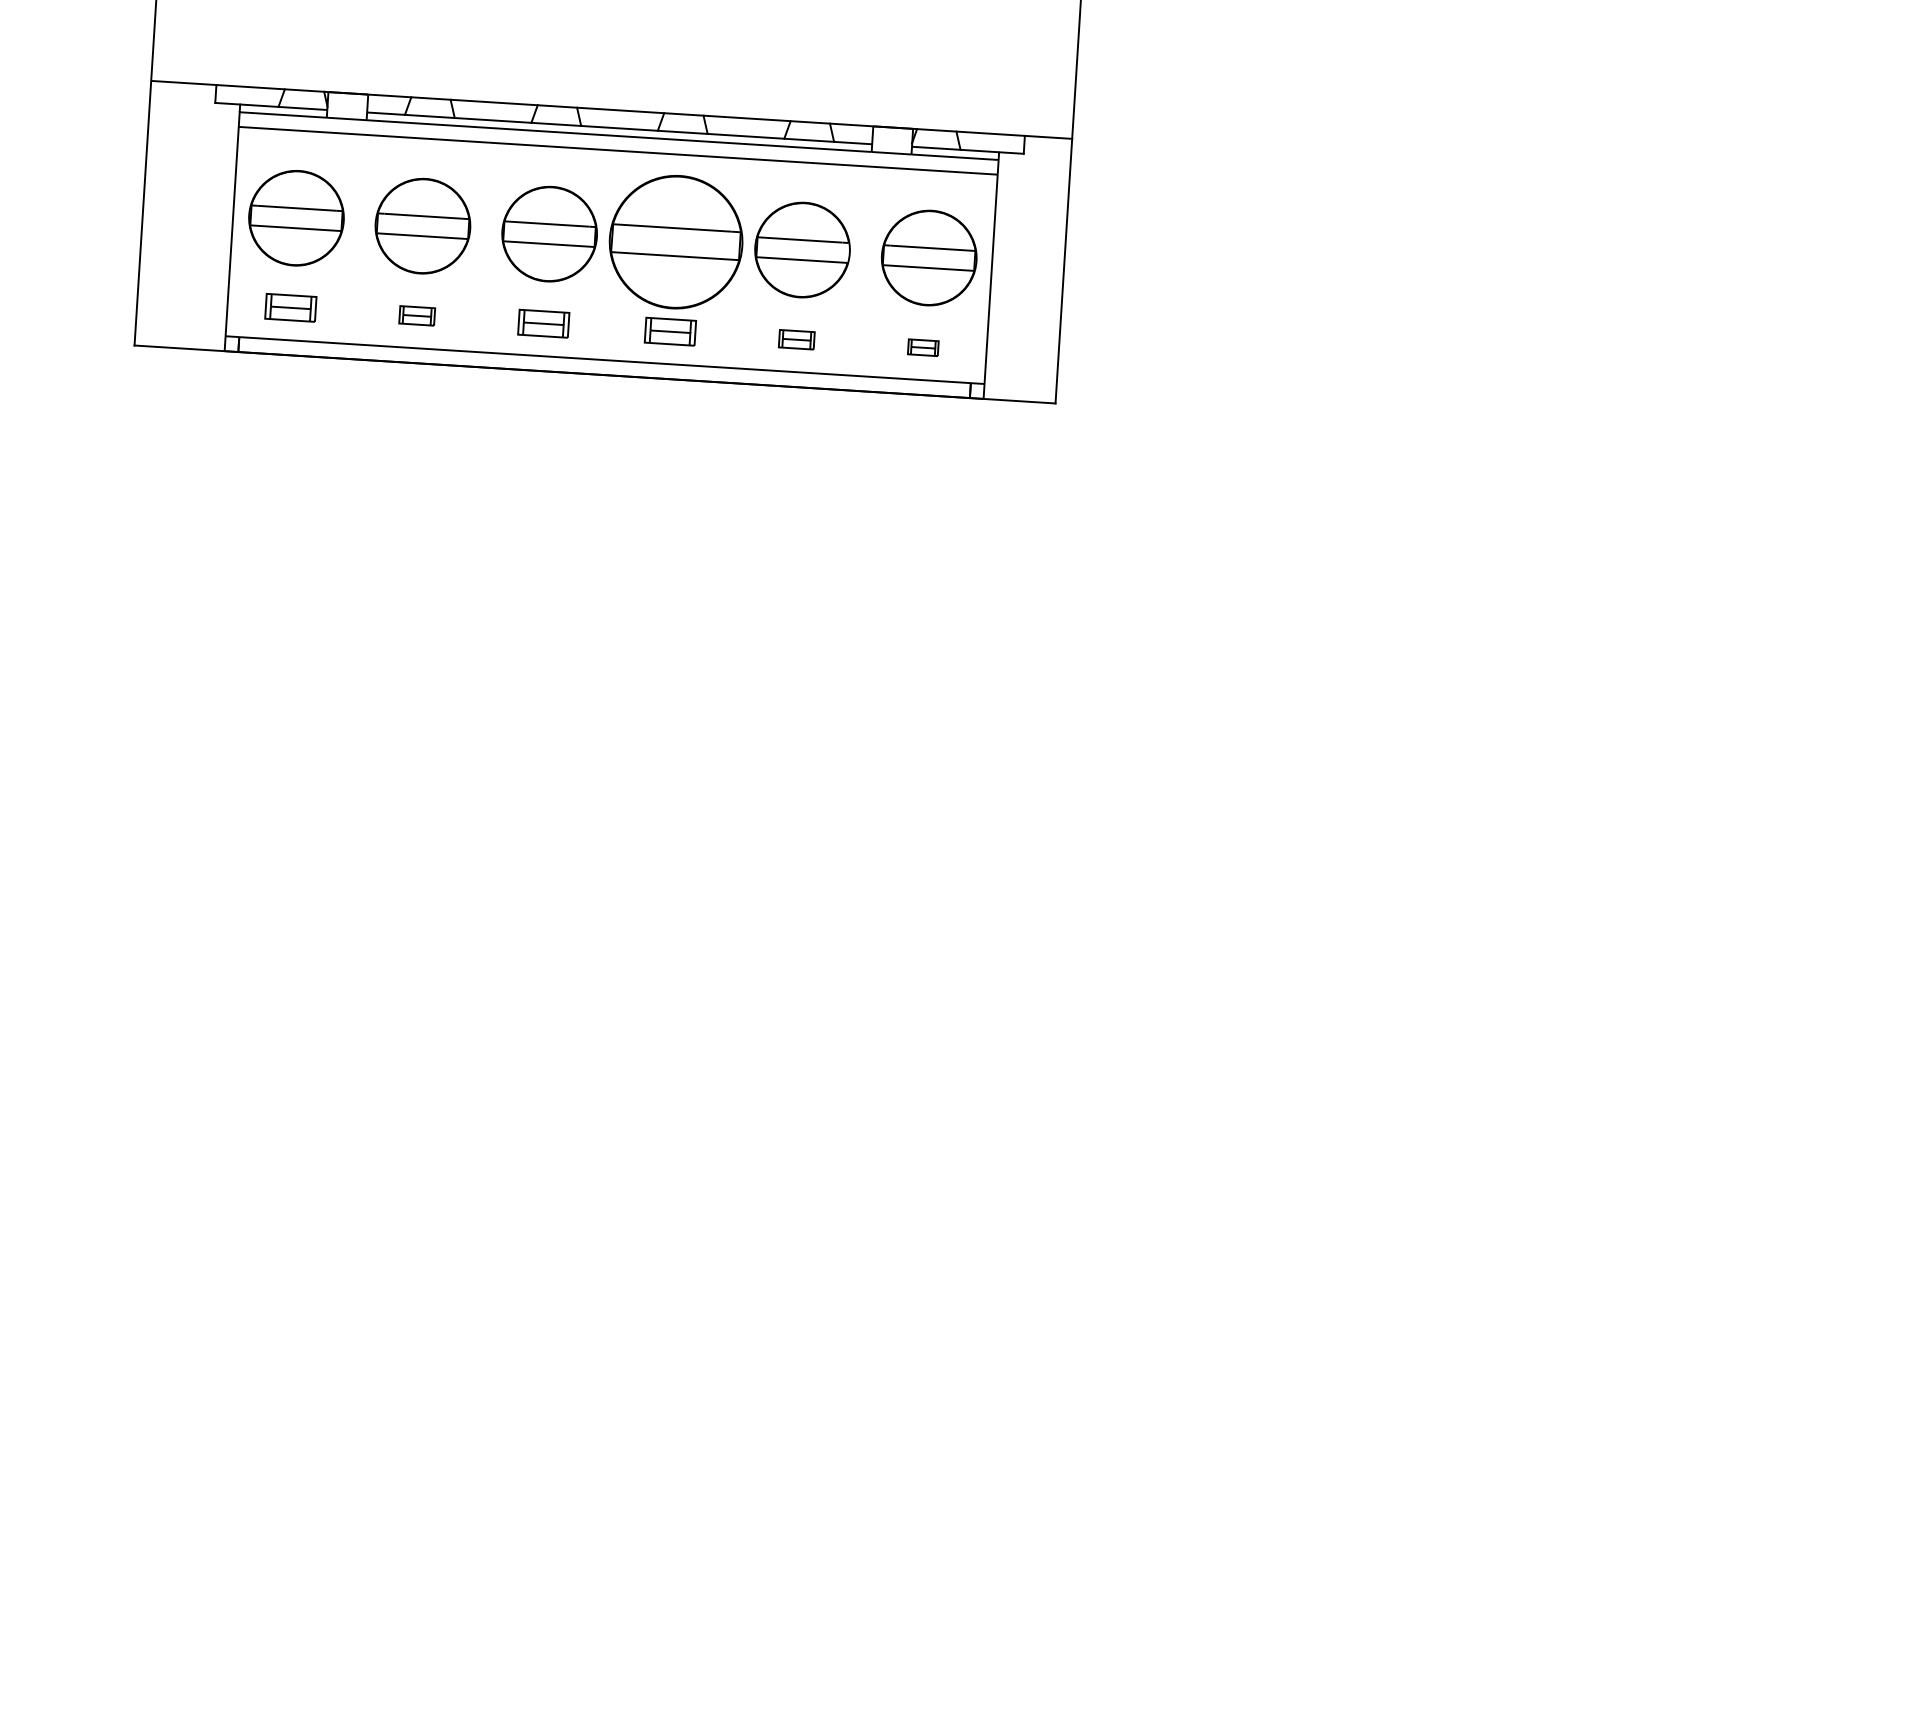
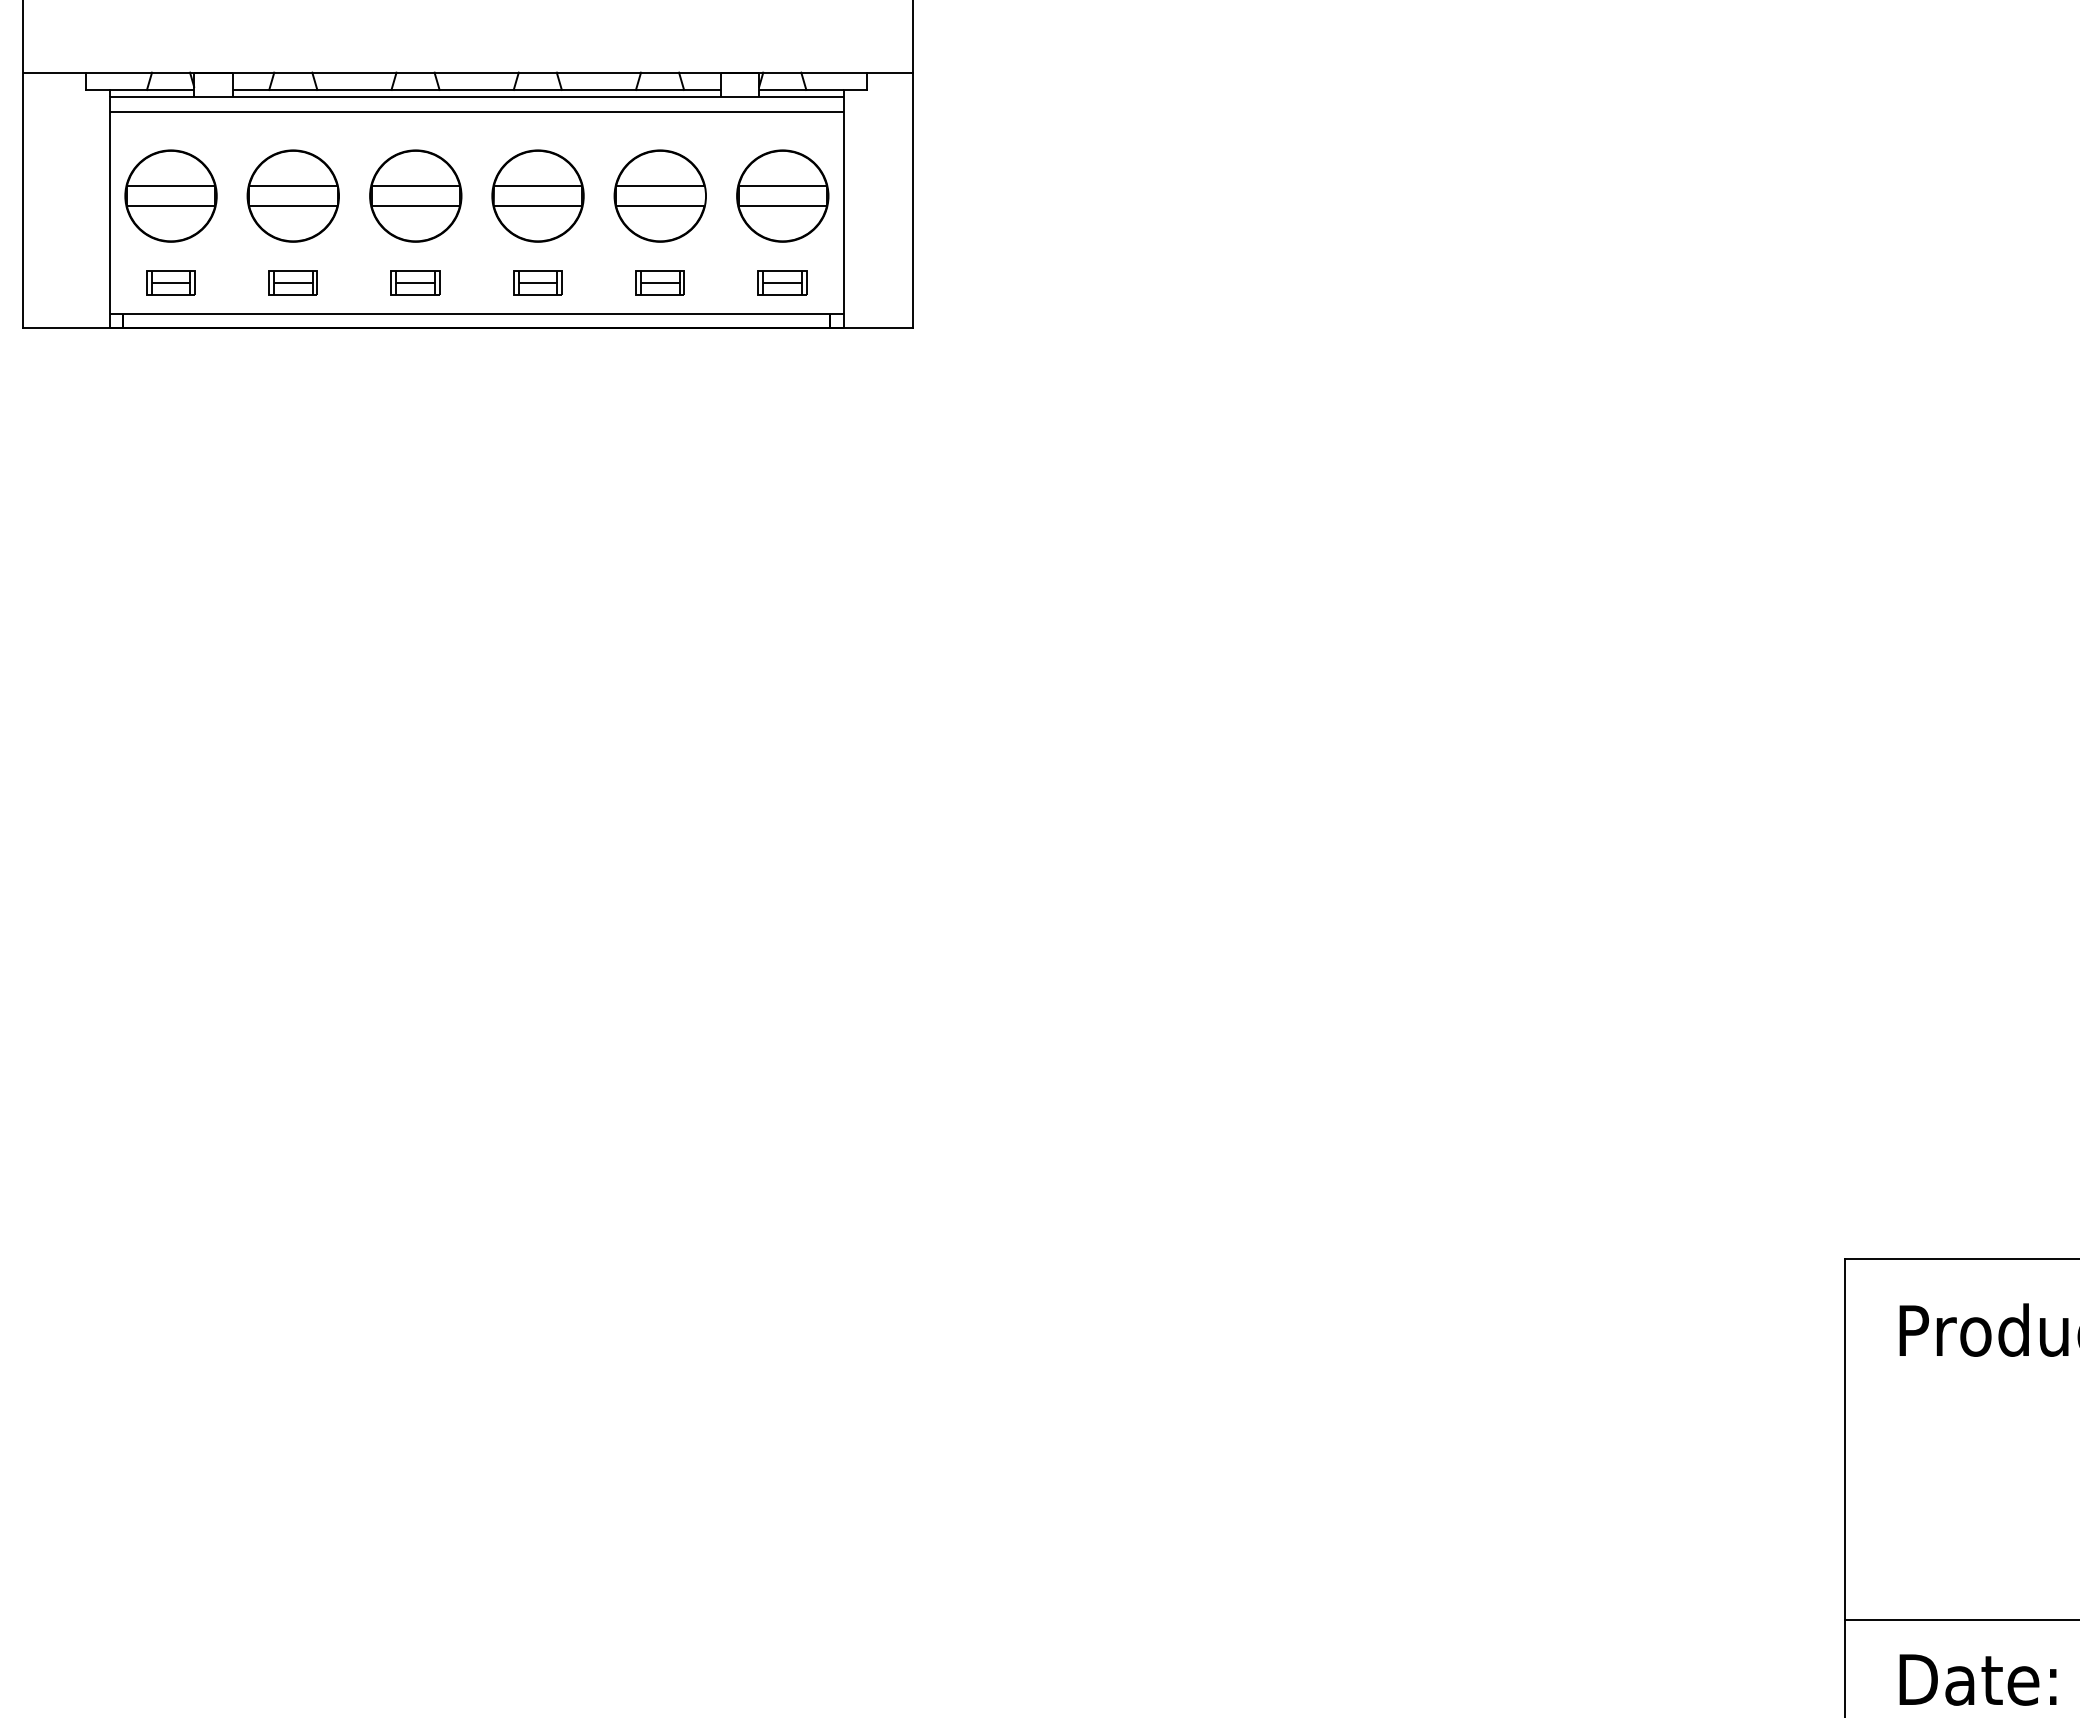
part: (675, 241) -> (537, 195), size x0.71
part: (416, 315) -> (292, 282), size x1.43
part: (796, 339) -> (659, 282), size x1.43
part: (923, 347) -> (782, 282), size x1.67

